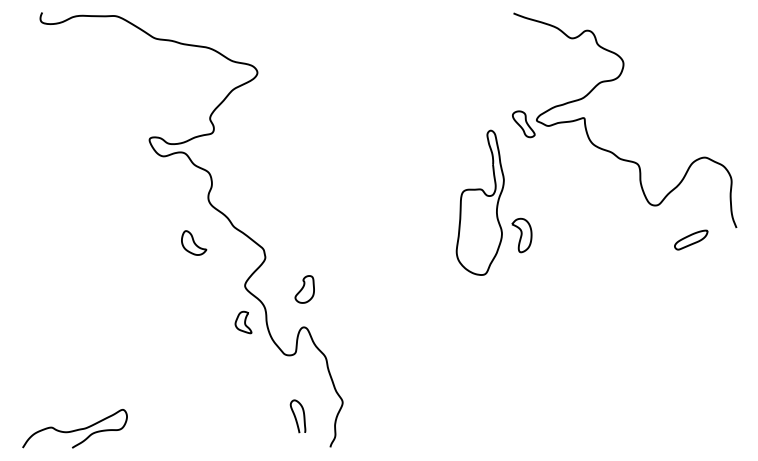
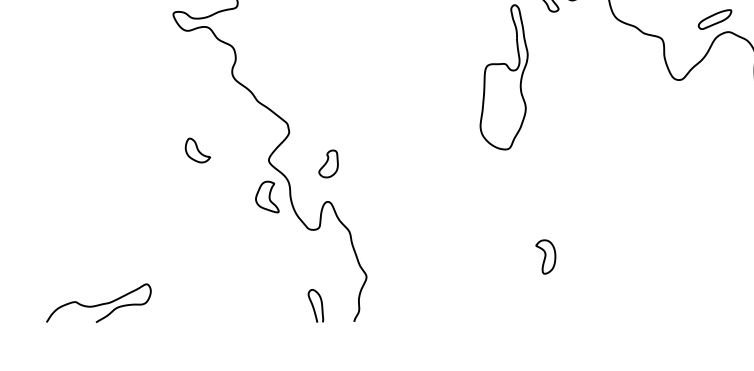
part: (521, 235) -> (545, 257), moved
part: (691, 239) -> (715, 19), moved
part: (194, 242) -> (198, 150), moved
part: (243, 322) -> (267, 197), size x1.43
curve: (296, 417) -> (314, 307), moved

